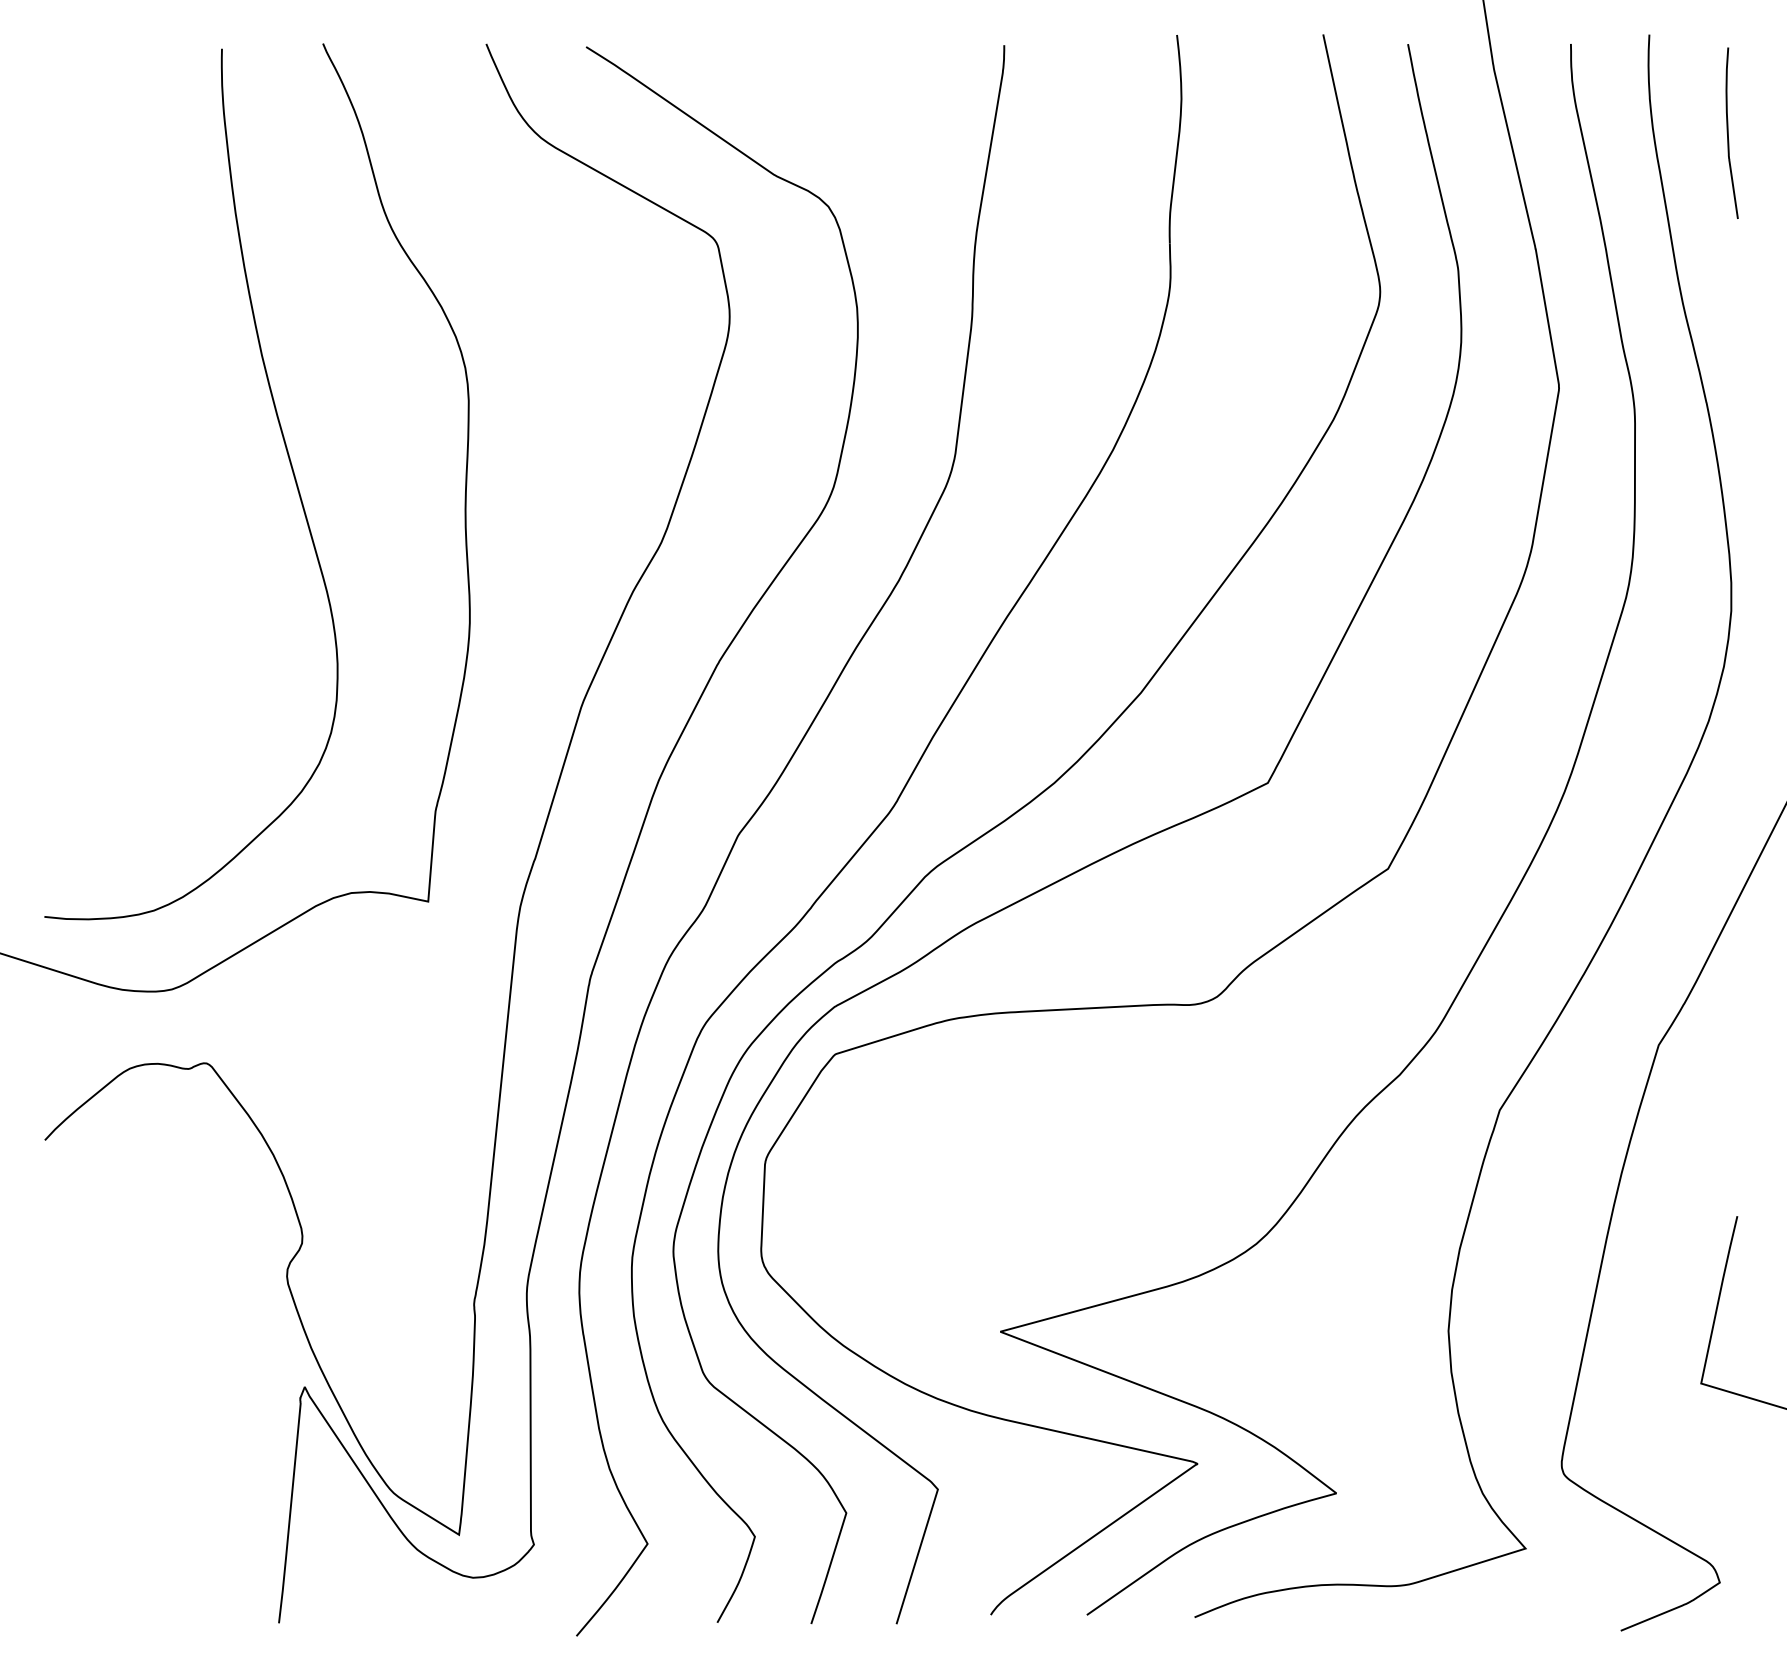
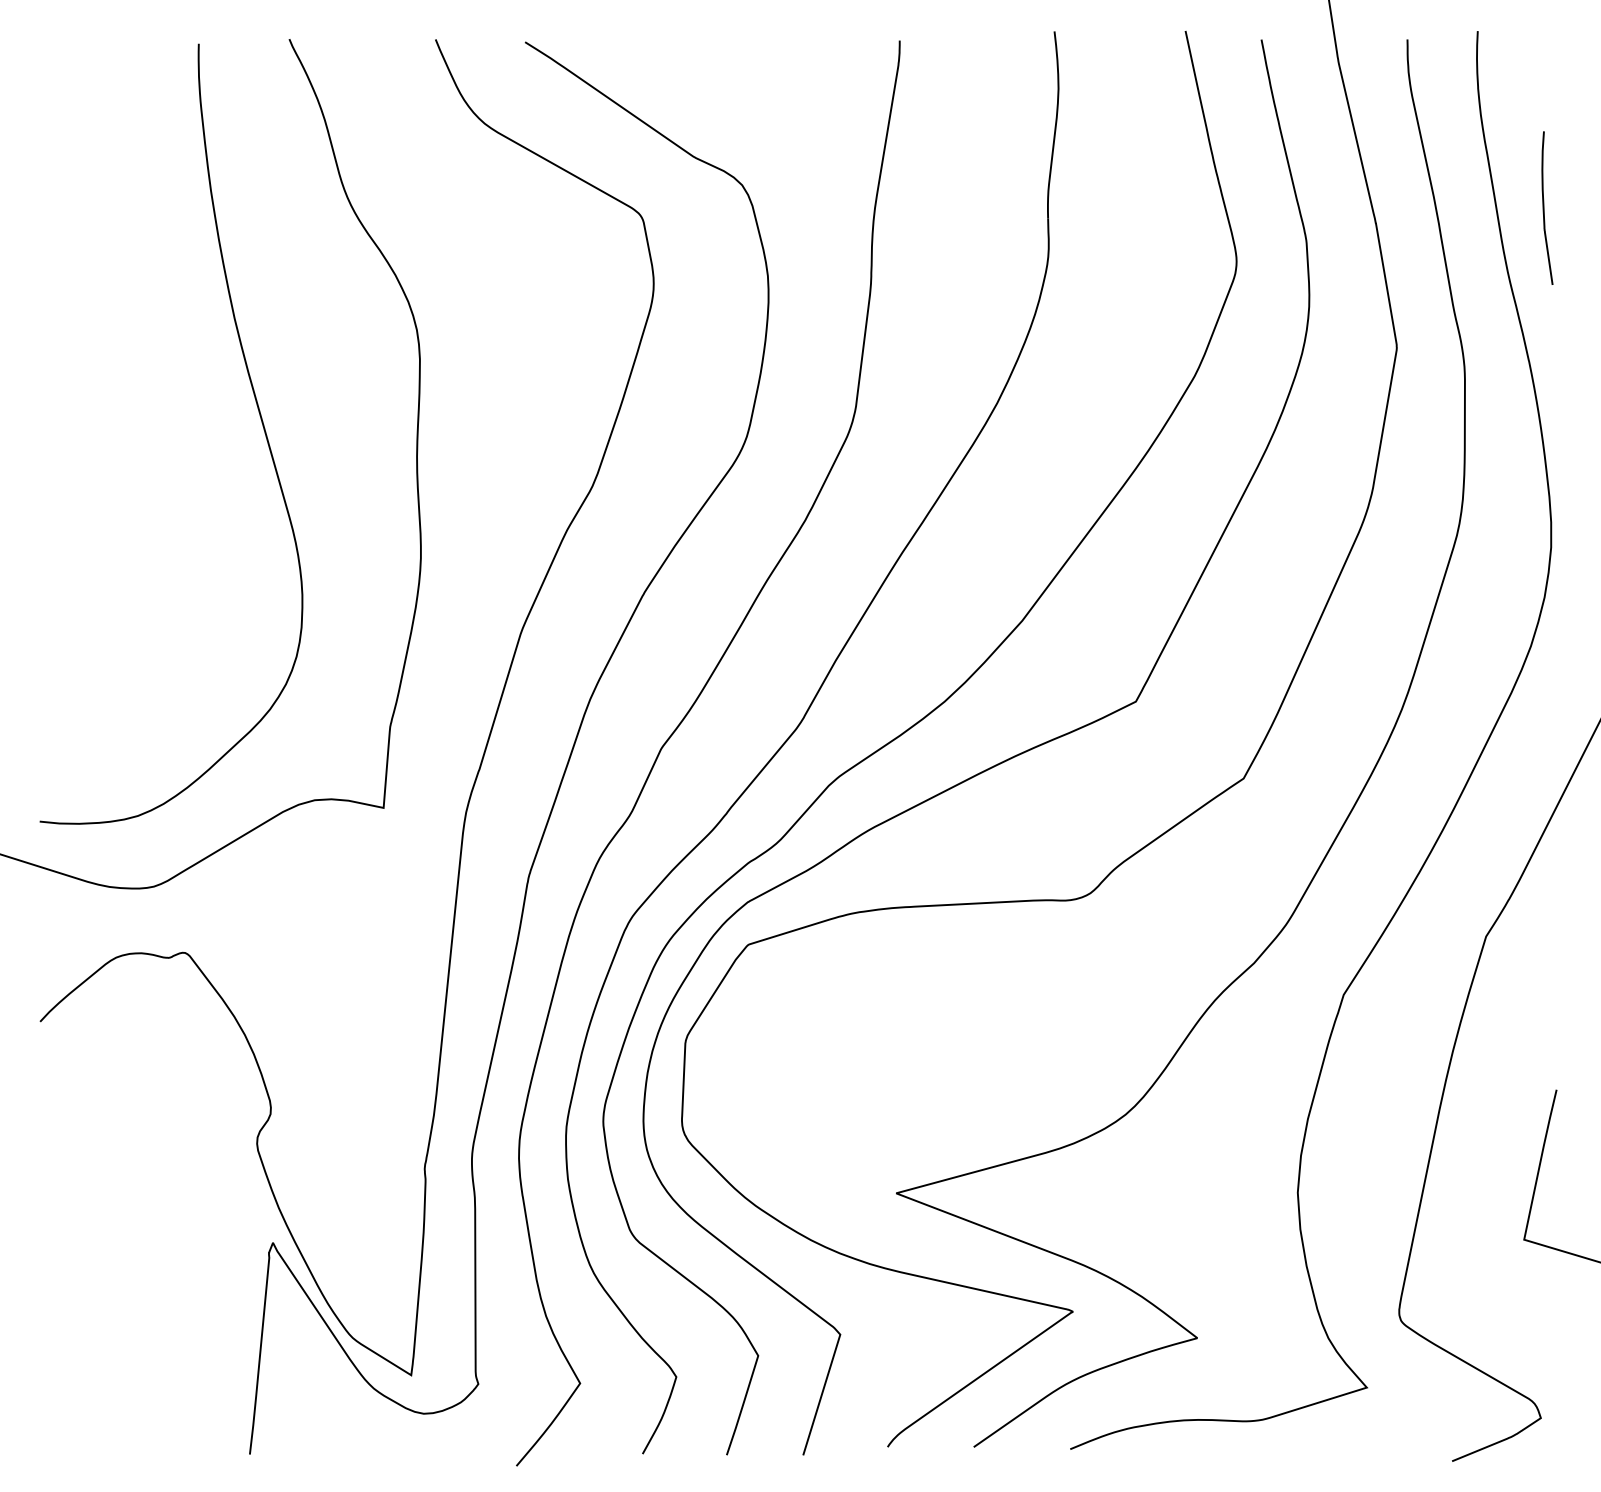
curve: (1728, 132) -> (1544, 207), moved

